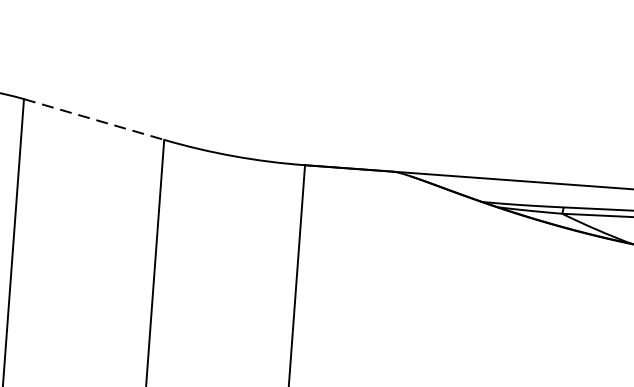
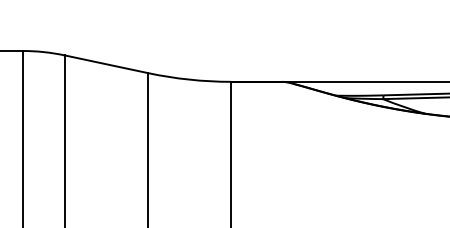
line: (94, 119) -> (106, 64), dashed -> solid

